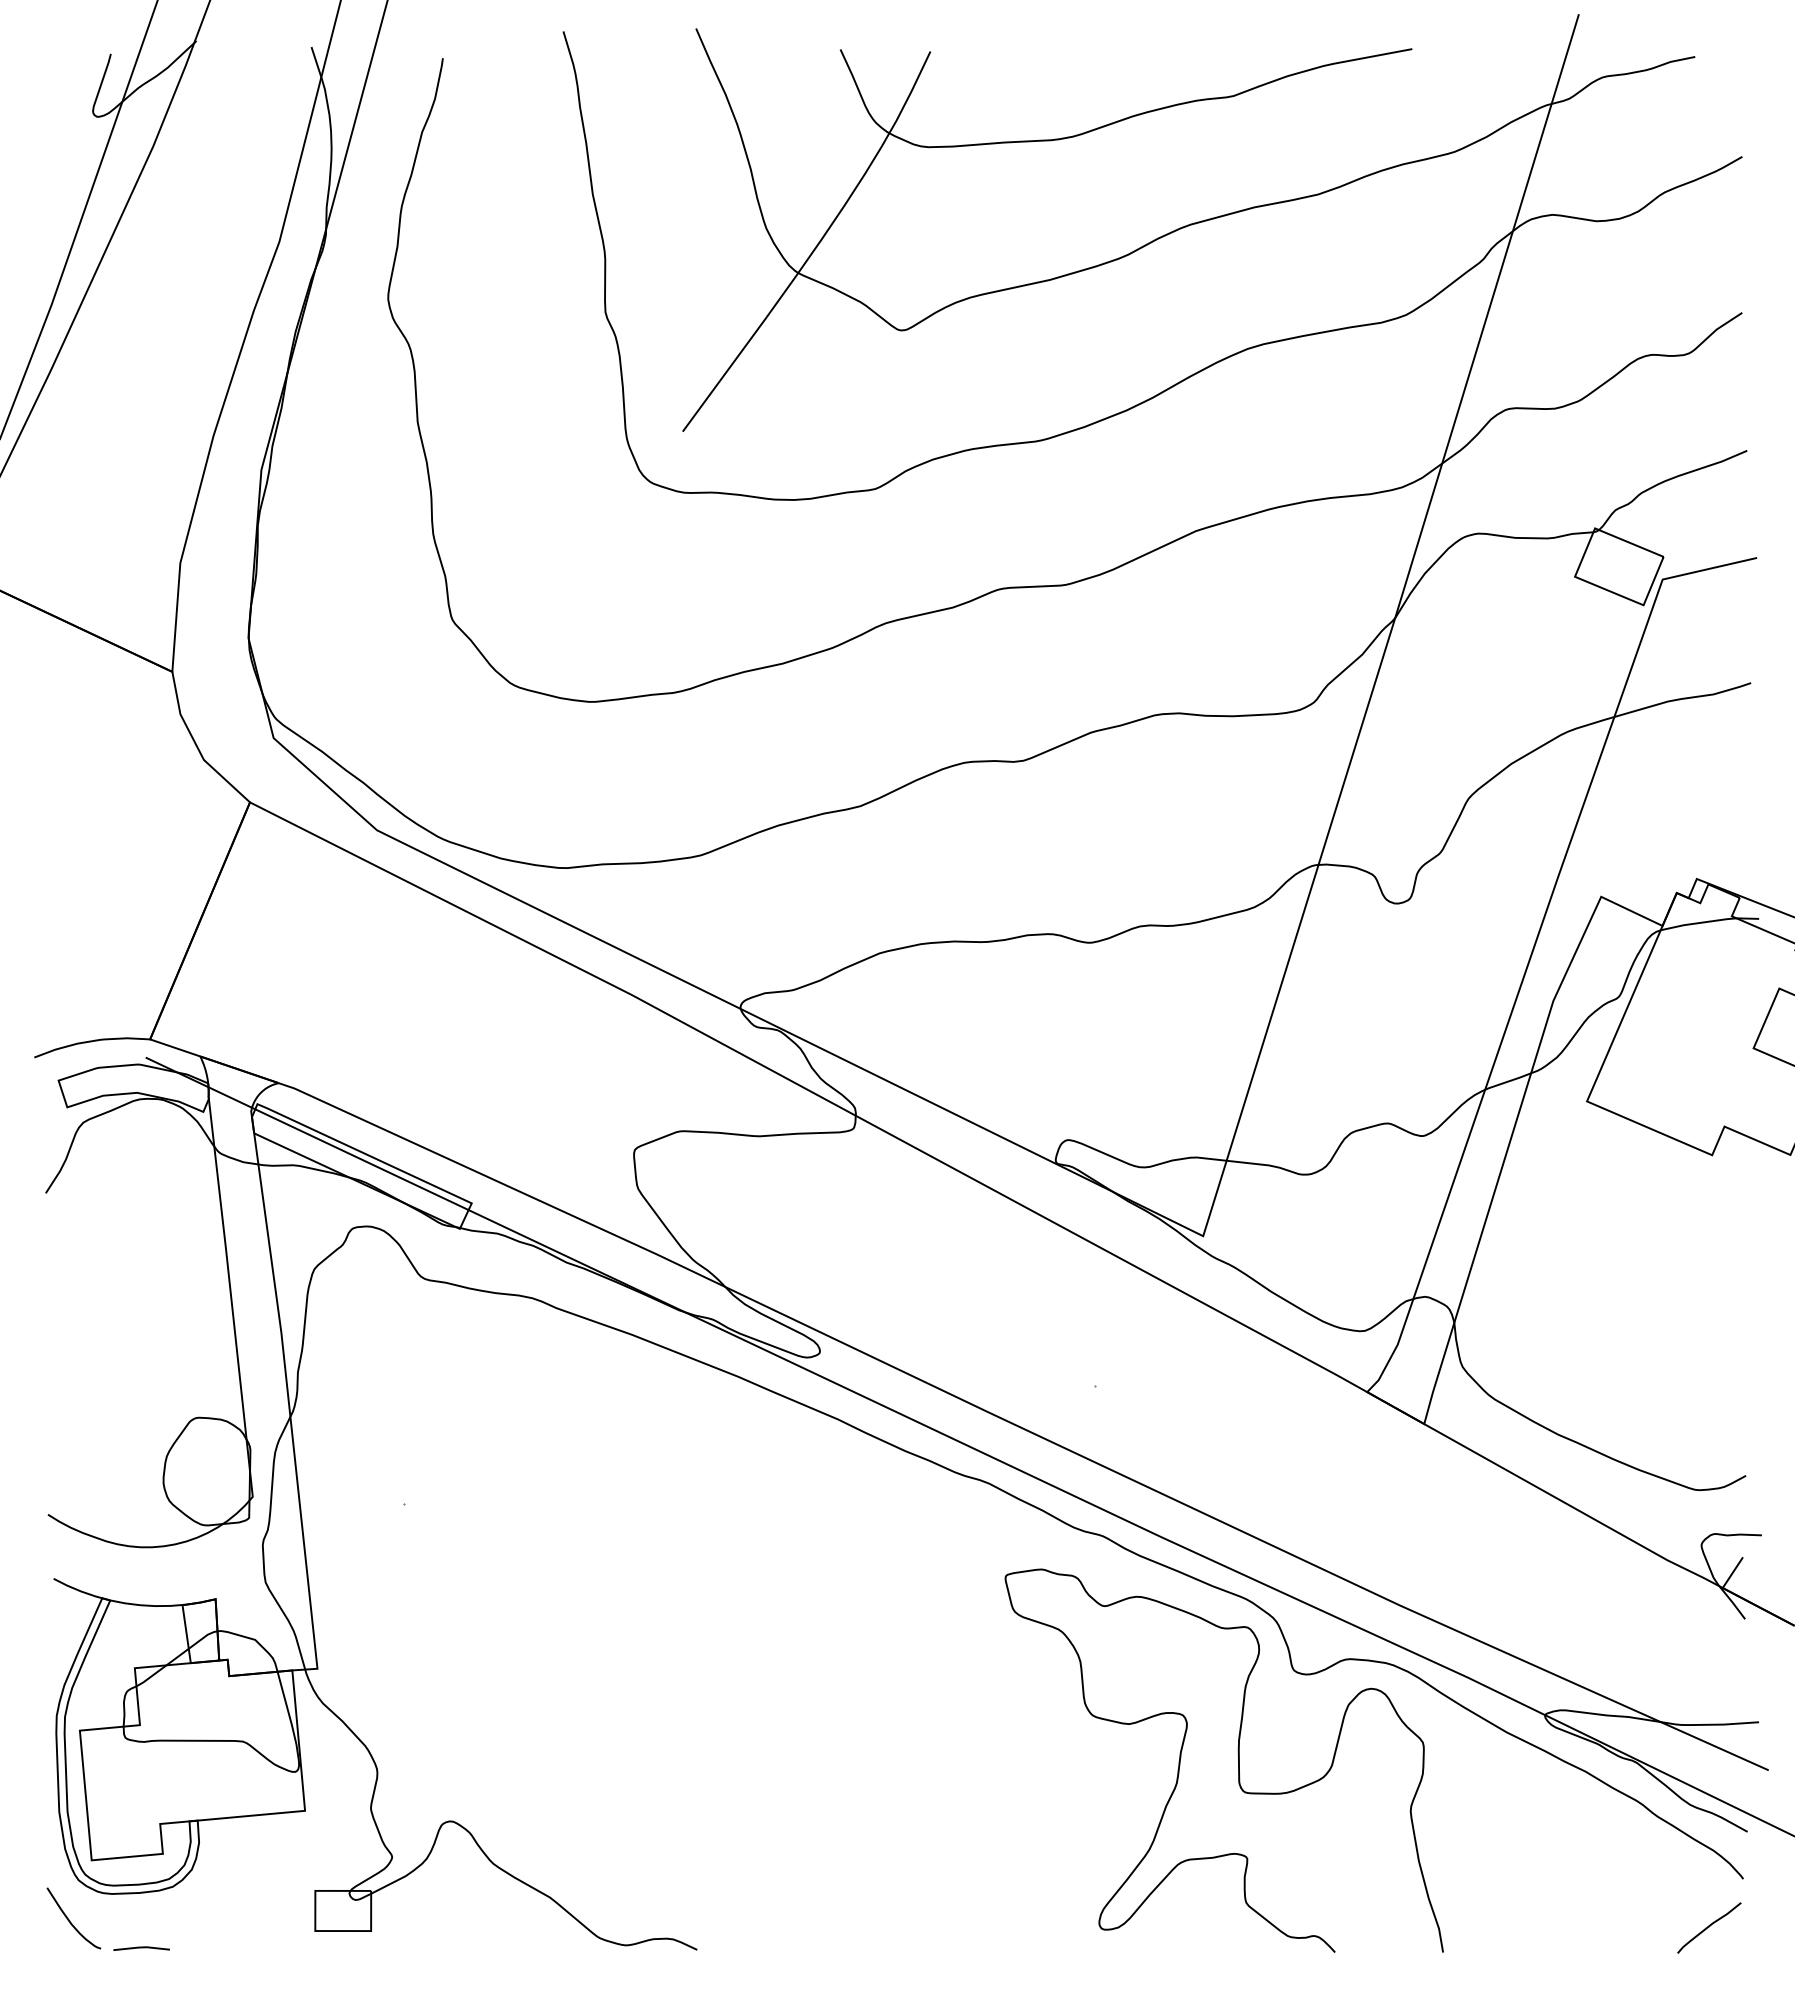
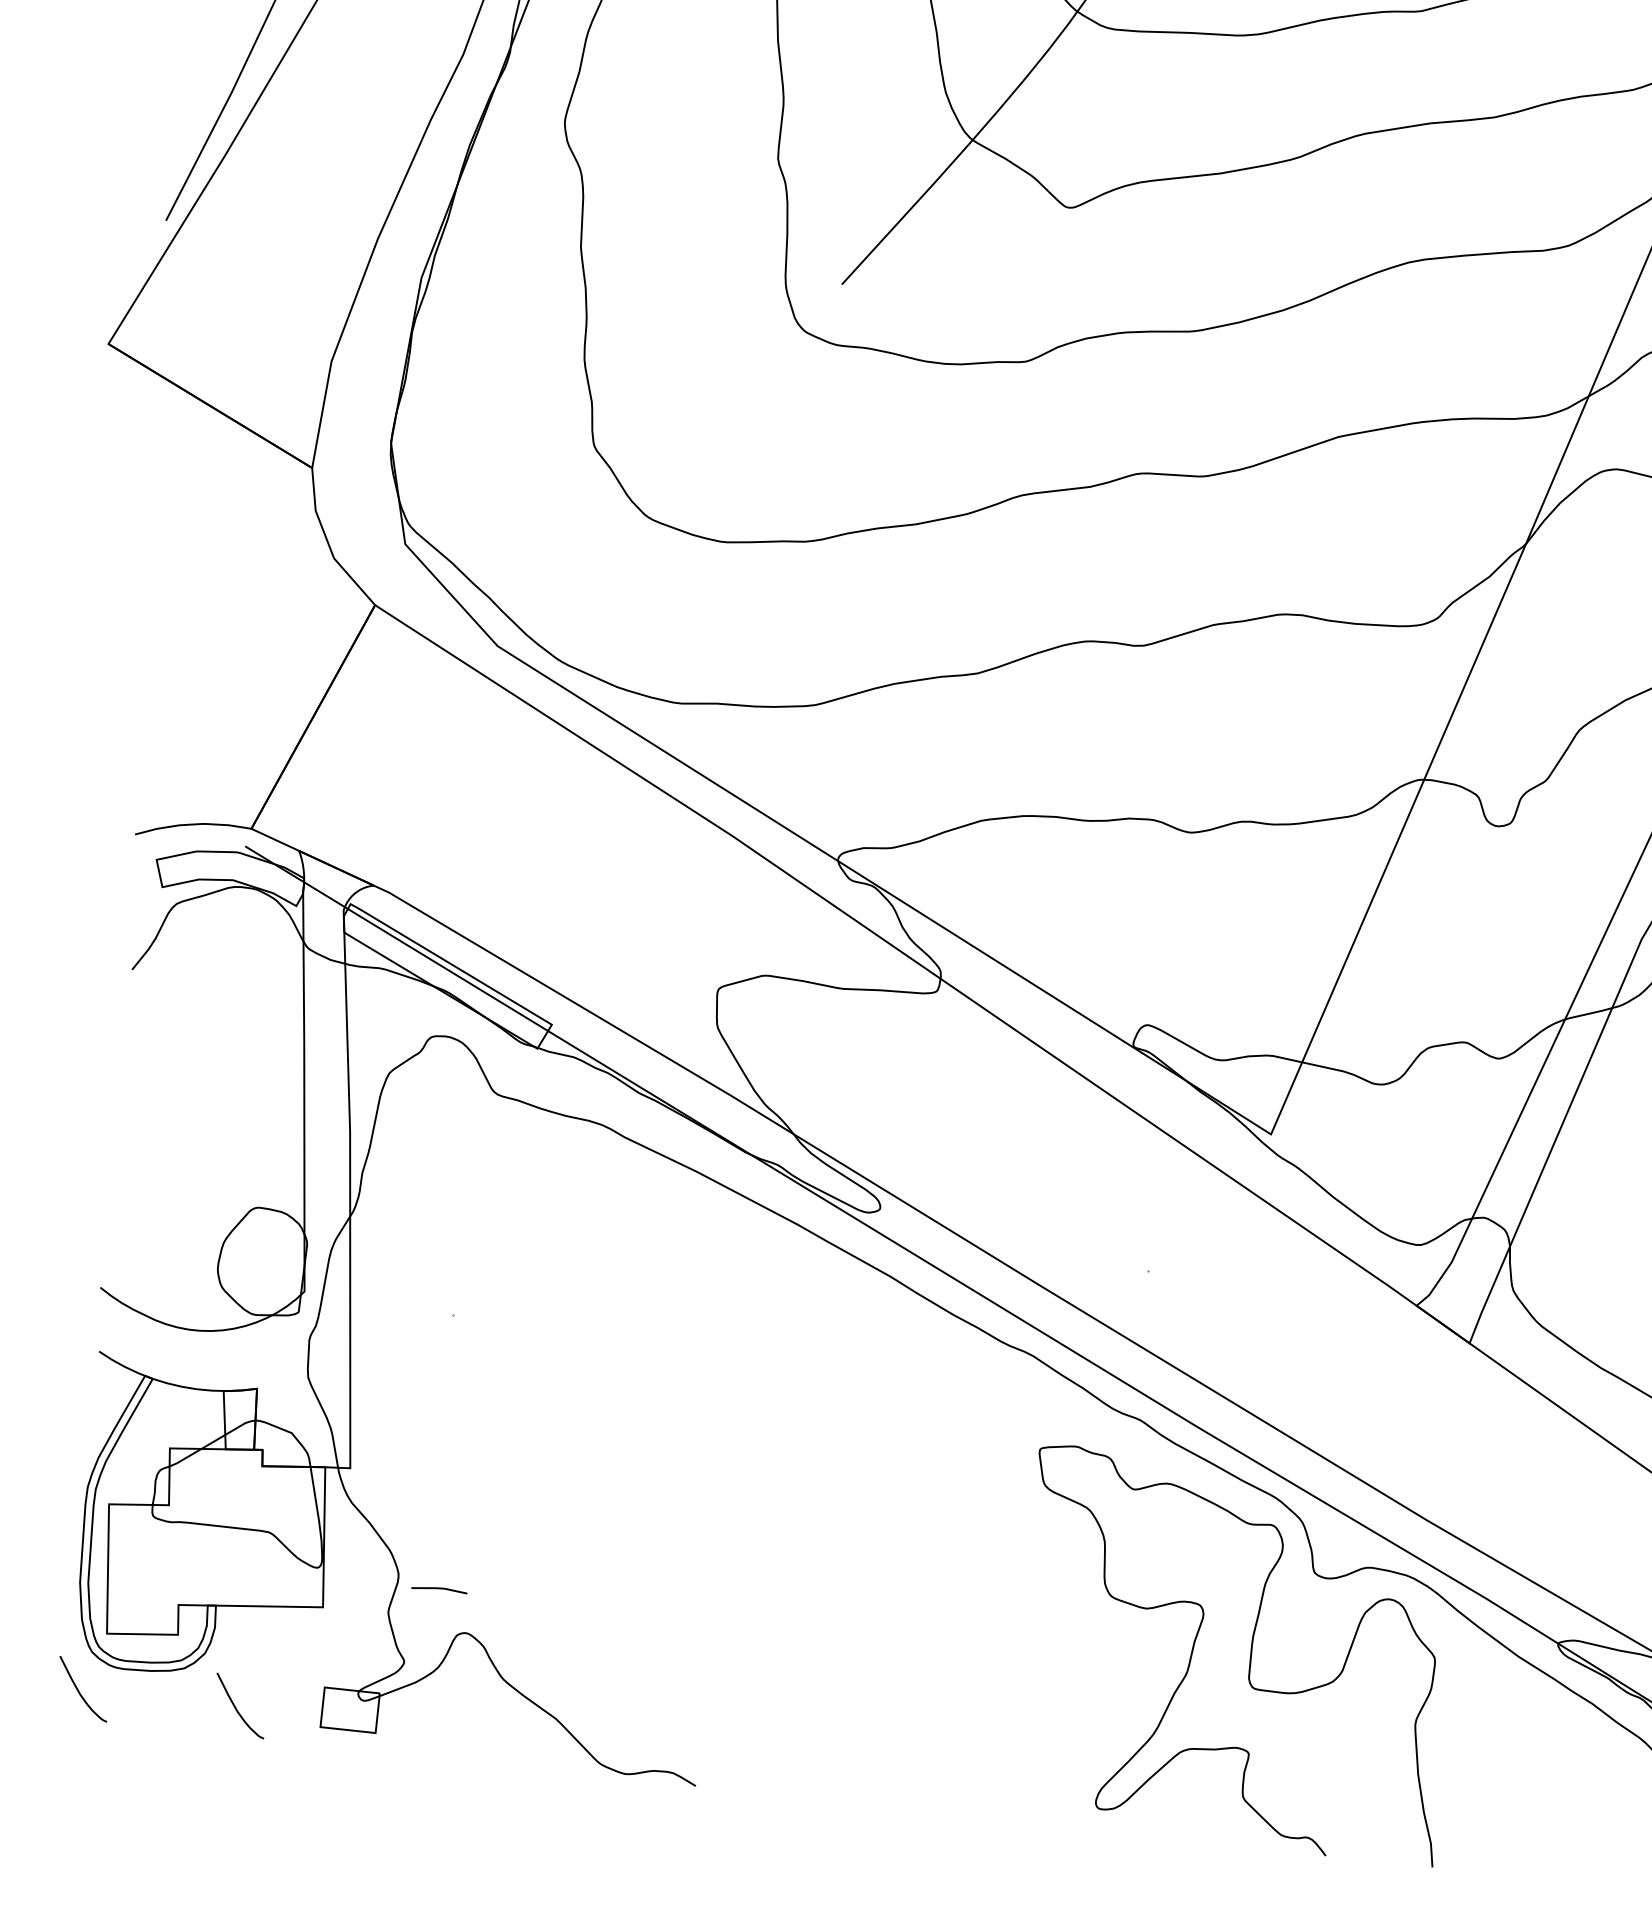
curve: (229, 1920) -> (236, 1707), added
line: (141, 1948) -> (439, 1589), moved

